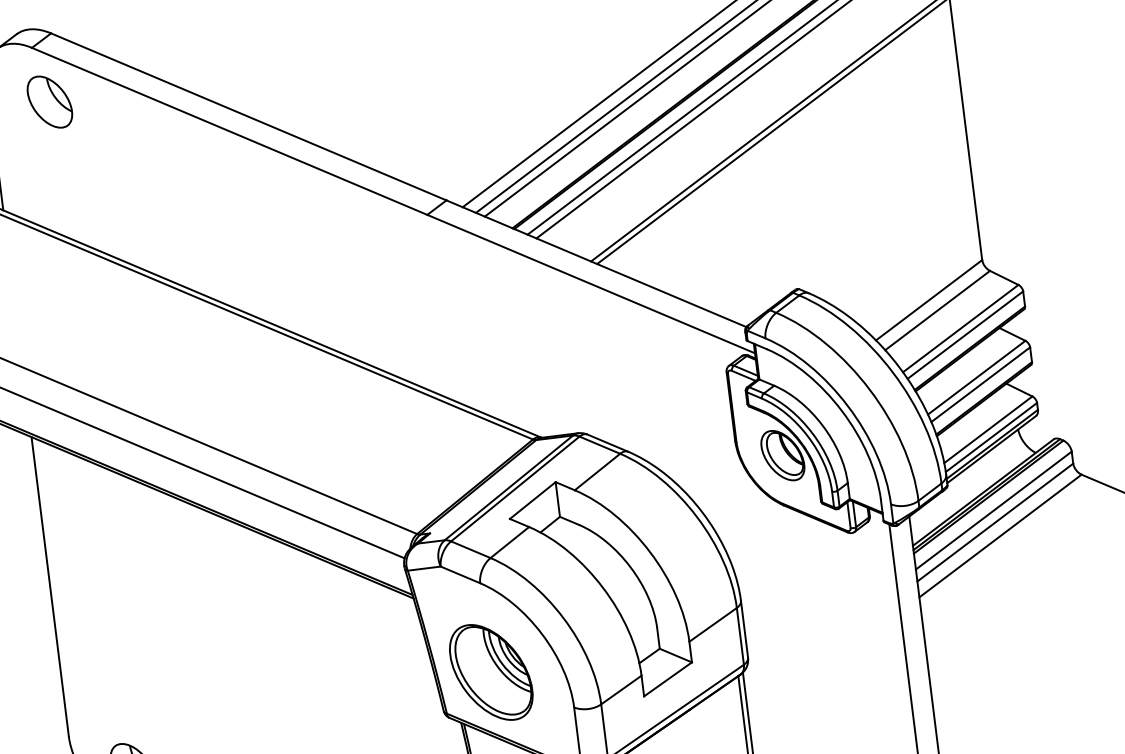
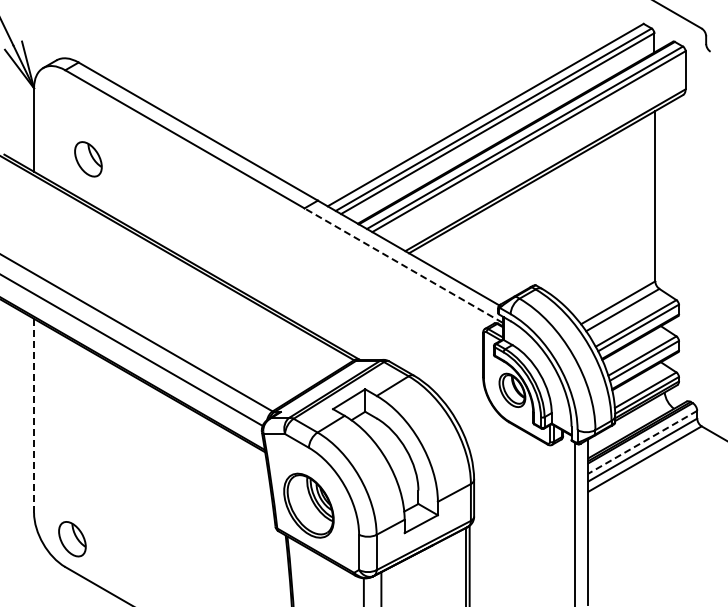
part: (50, 102) -> (88, 159), moved
line: (590, 283) -> (403, 265), solid -> dashed
line: (993, 510) -> (642, 442), solid -> dashed
line: (50, 587) -> (34, 416), solid -> dashed

